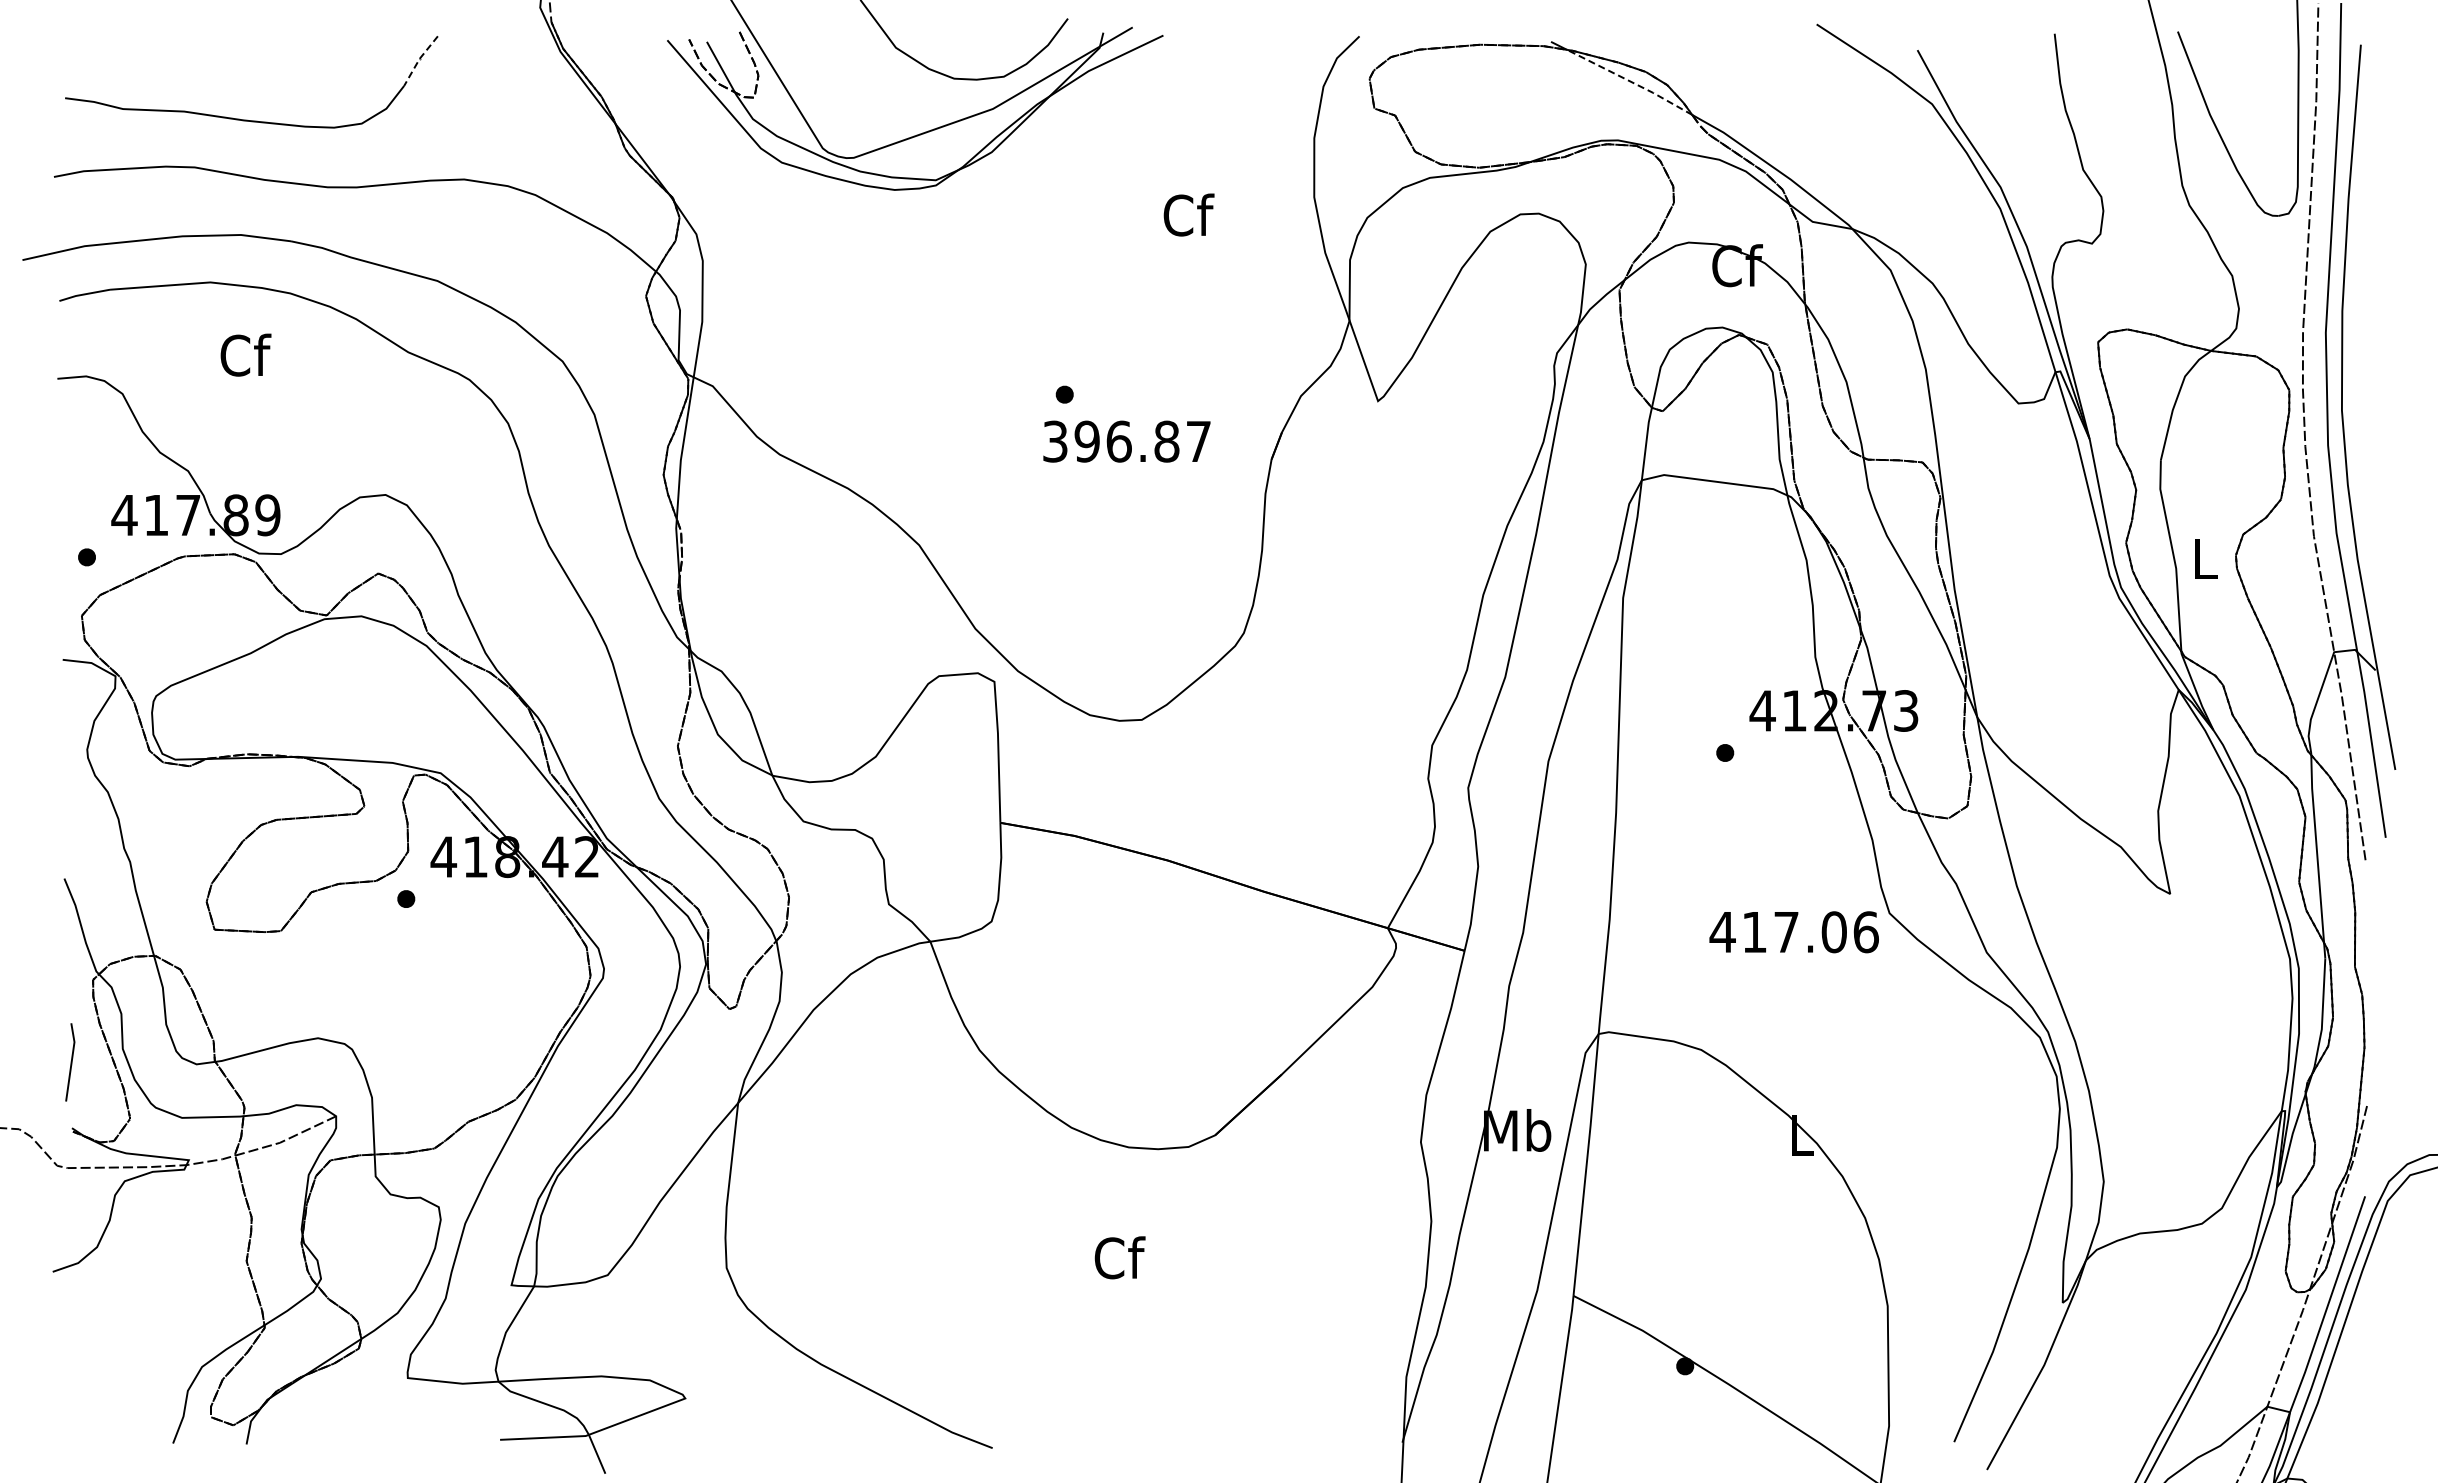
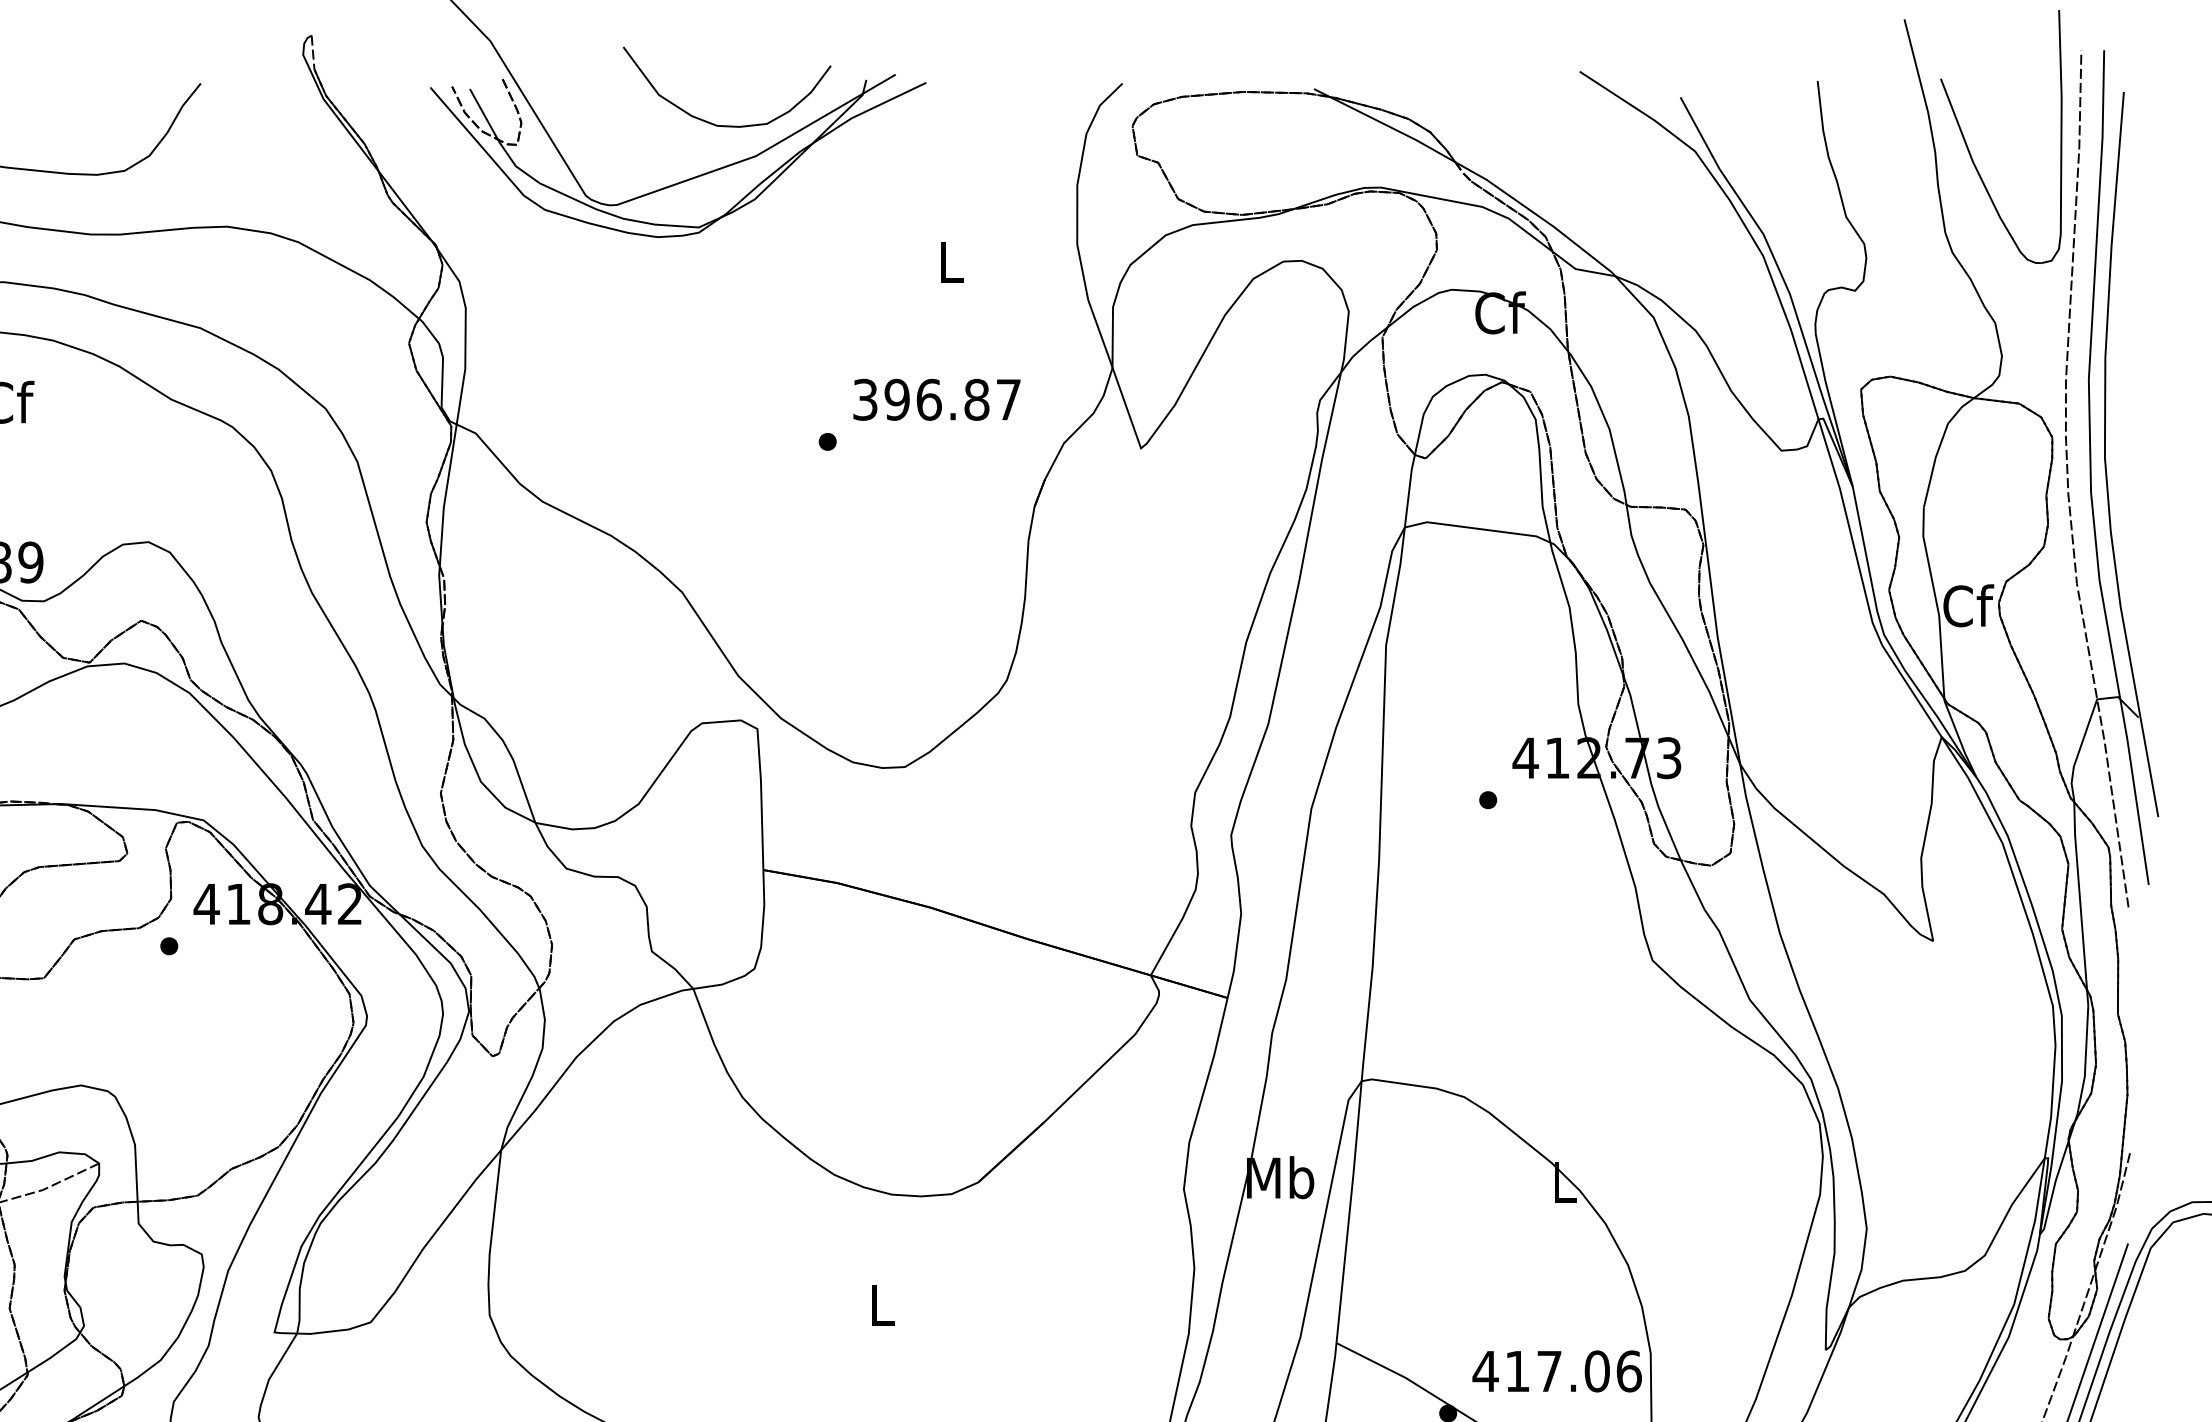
line: (419, 59) -> (182, 106), dashed -> solid
line: (1630, 81) -> (1393, 128), dashed -> solid
text: (1188, 214) -> (951, 261), Cf -> L
text: (1126, 441) -> (936, 399), moved
text: (2205, 558) -> (1968, 605), L -> Cf
text: (1793, 932) -> (1556, 1371), moved
text: (1119, 1257) -> (882, 1304), Cf -> L

